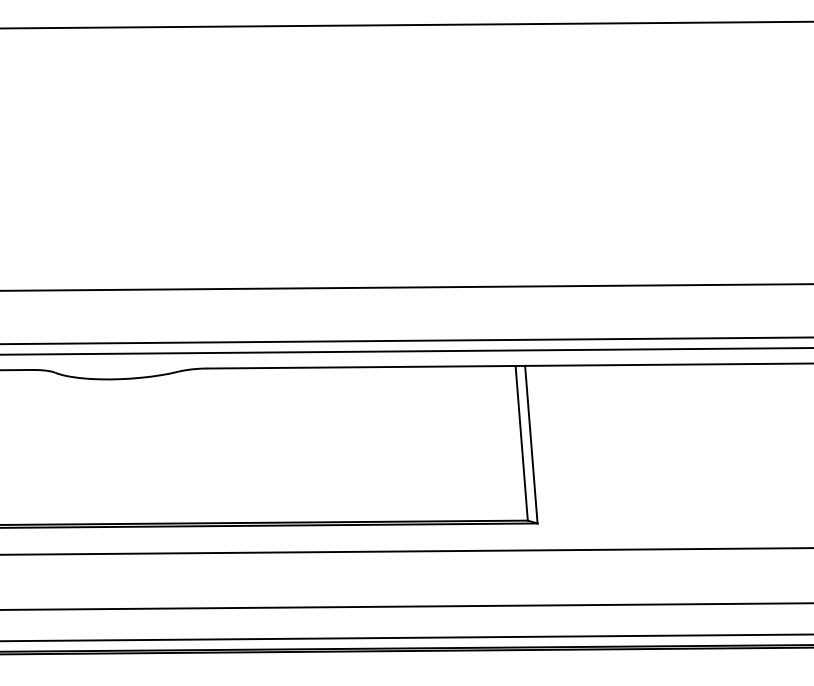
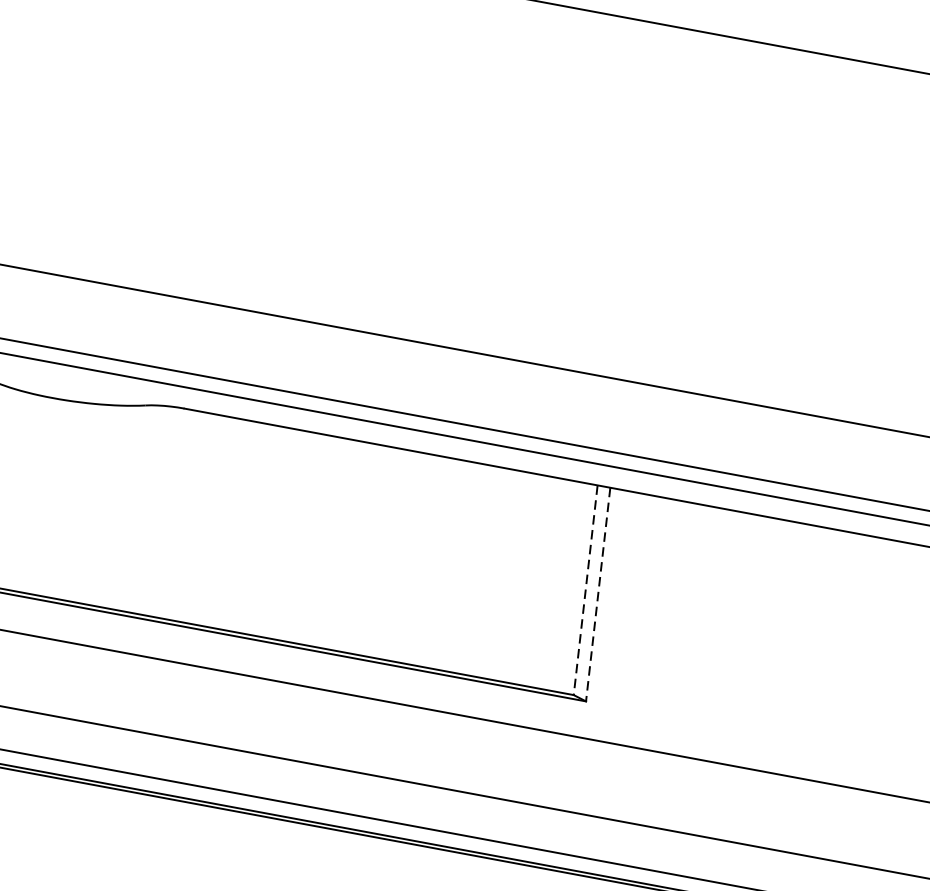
line: (521, 443) -> (585, 590), solid -> dashed
line: (531, 445) -> (598, 595), solid -> dashed

